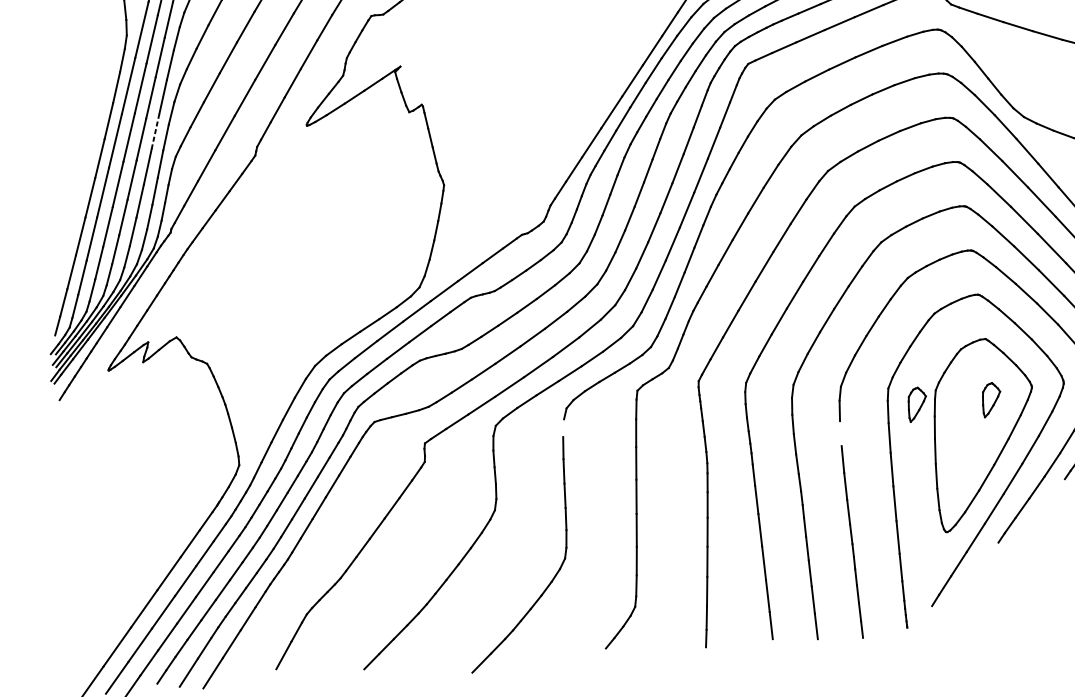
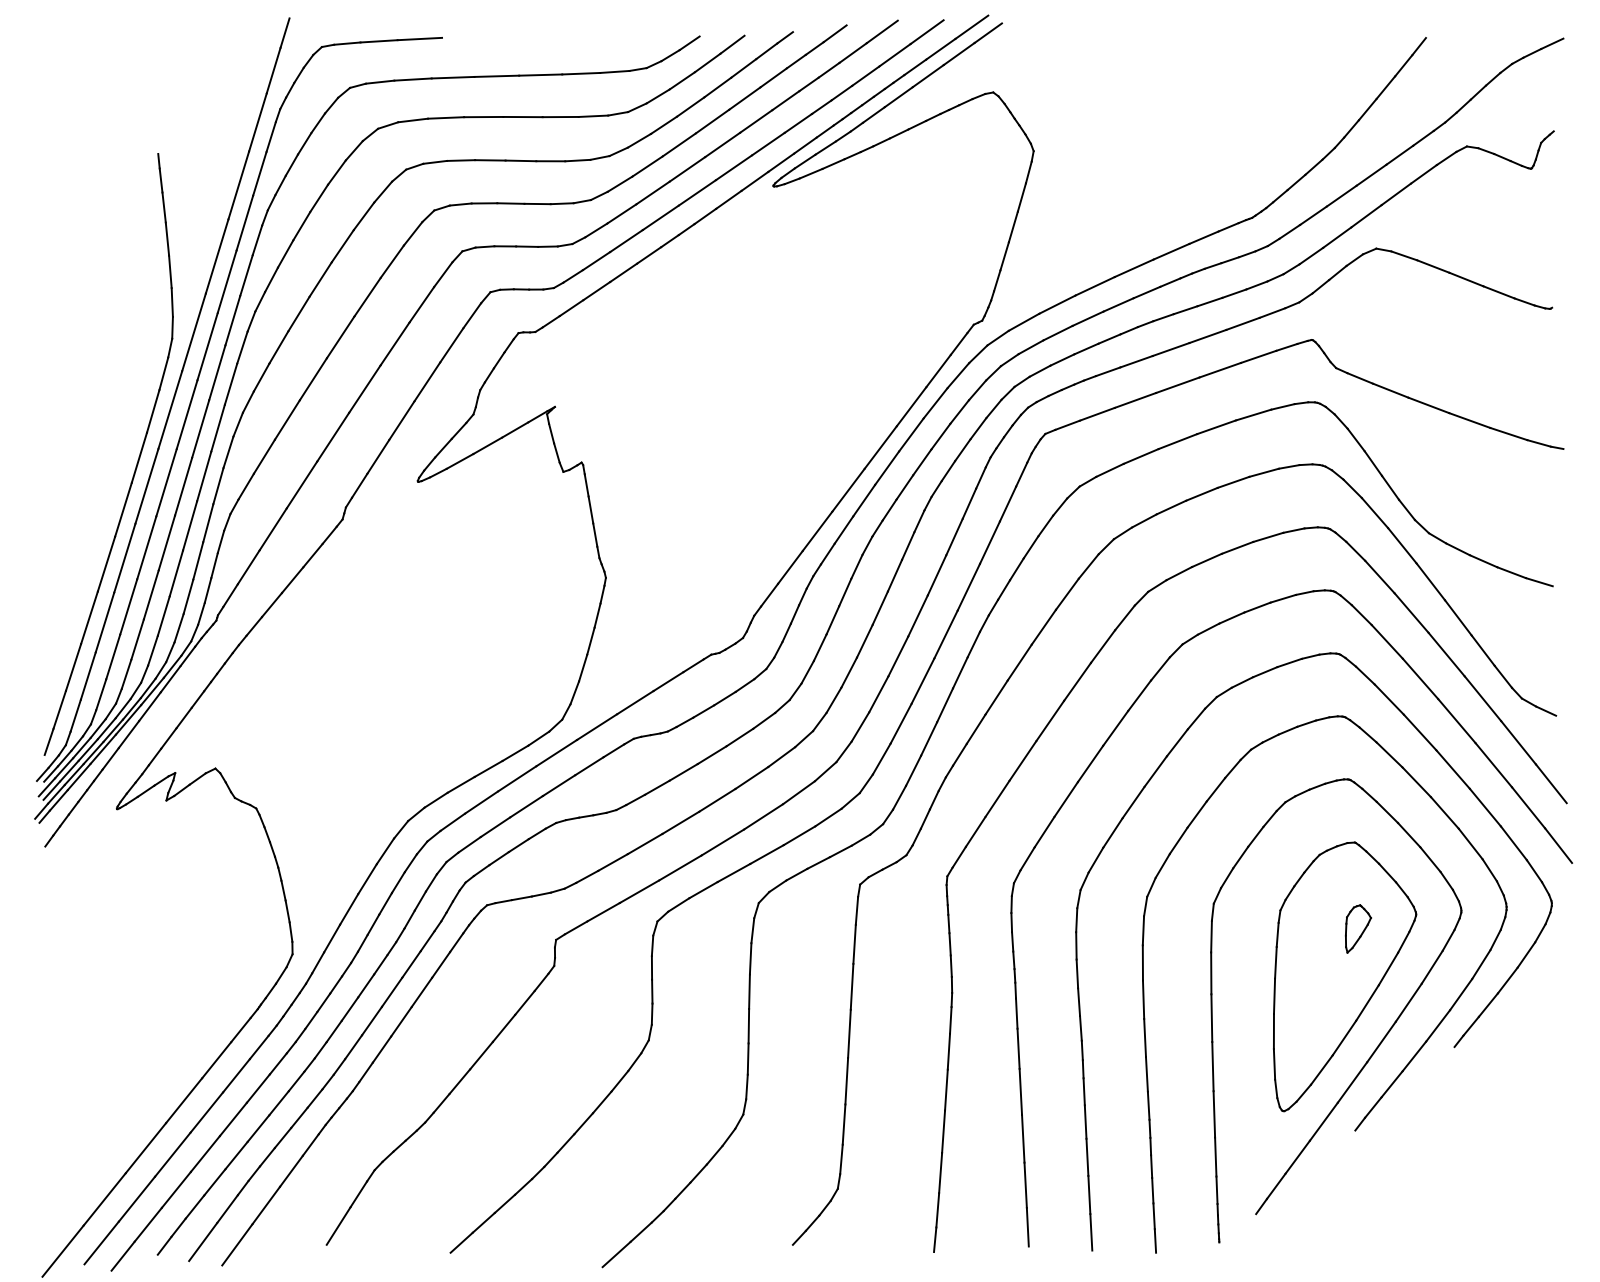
line: (155, 131) -> (204, 476), dashed -> solid
part: (917, 404) -> (1253, 928), removed
line: (563, 428) -> (752, 930), added
line: (840, 433) -> (1142, 962), added

